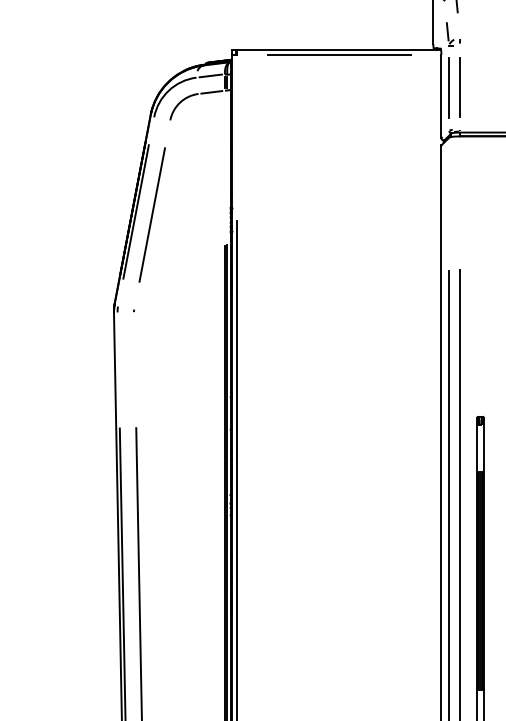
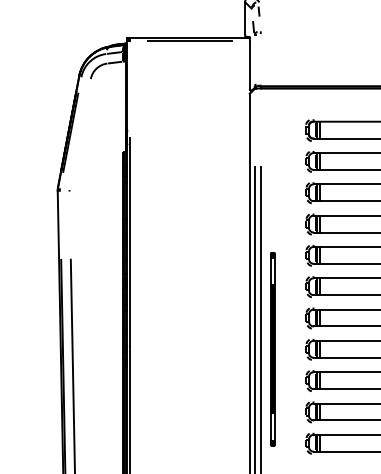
line: (449, 87) -> (254, 59), removed
line: (459, 87) -> (260, 59), removed
line: (151, 214) -> (79, 134), removed

